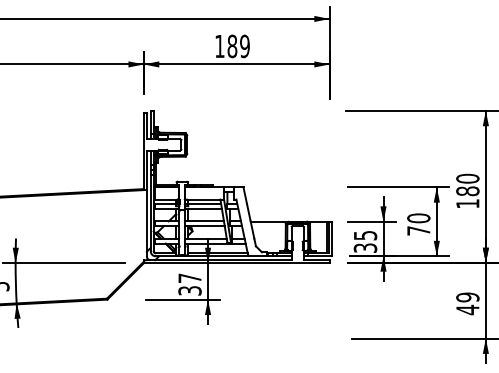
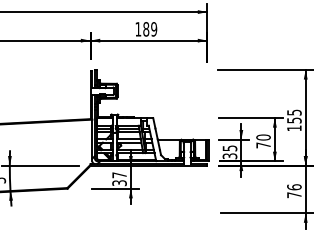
text: (468, 184) -> (294, 116), 180 -> 155
text: (468, 304) -> (294, 191), 49 -> 76

